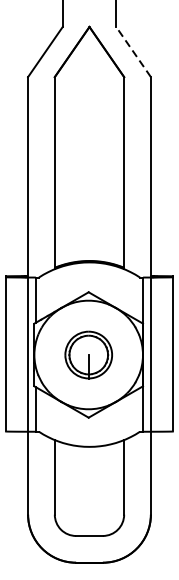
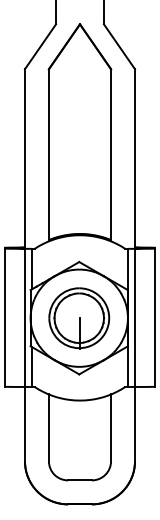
line: (133, 51) -> (119, 46), dashed -> solid
part: (88, 355) -> (79, 318), size x1.43

